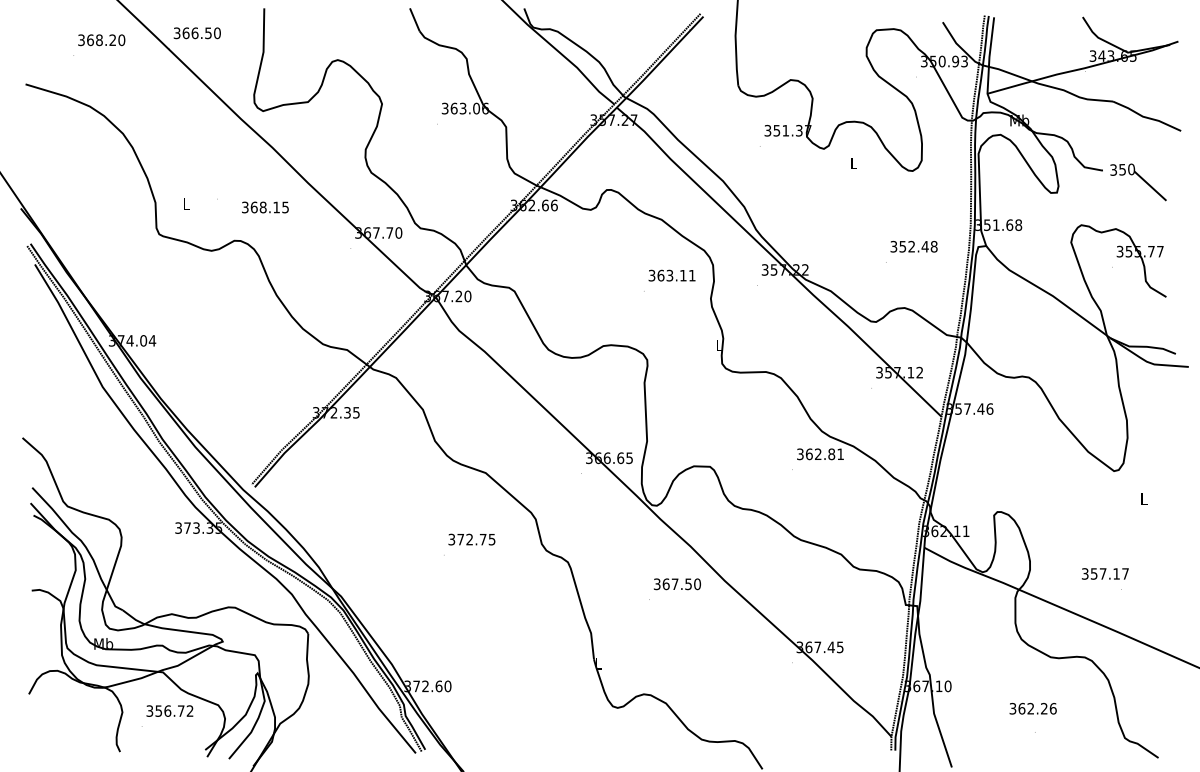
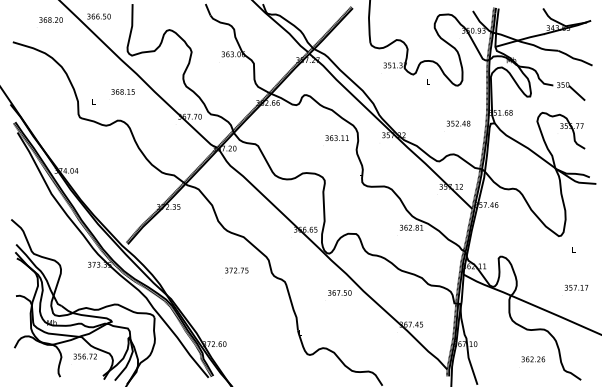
text: (264, 206) -> (122, 91), moved
text: (1105, 573) -> (576, 287), moved
text: (1033, 708) -> (533, 359), moved

